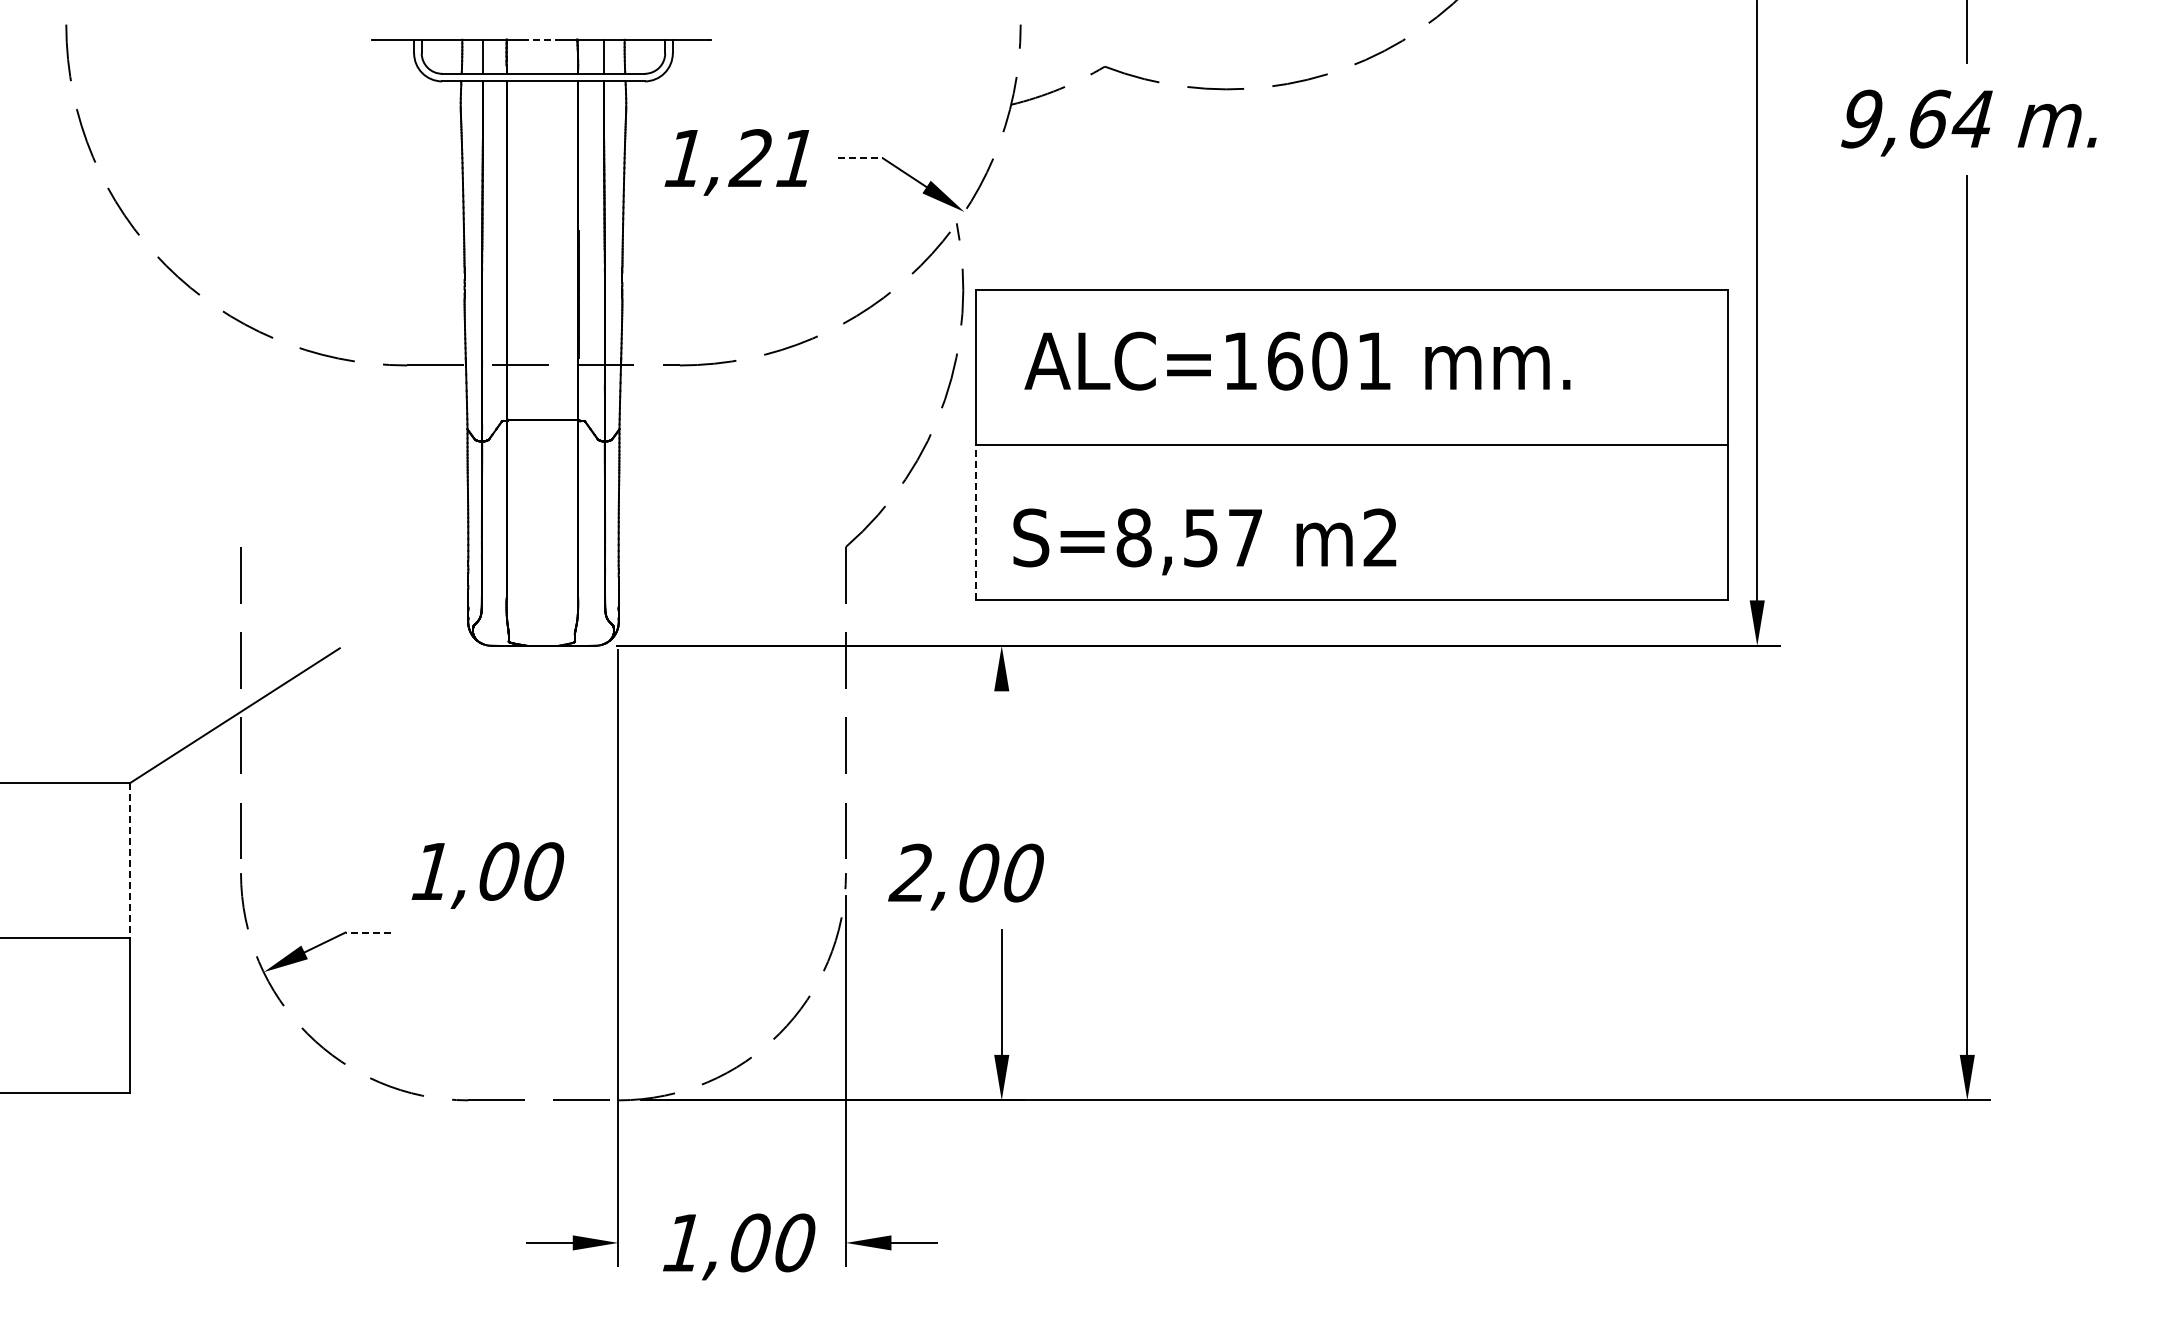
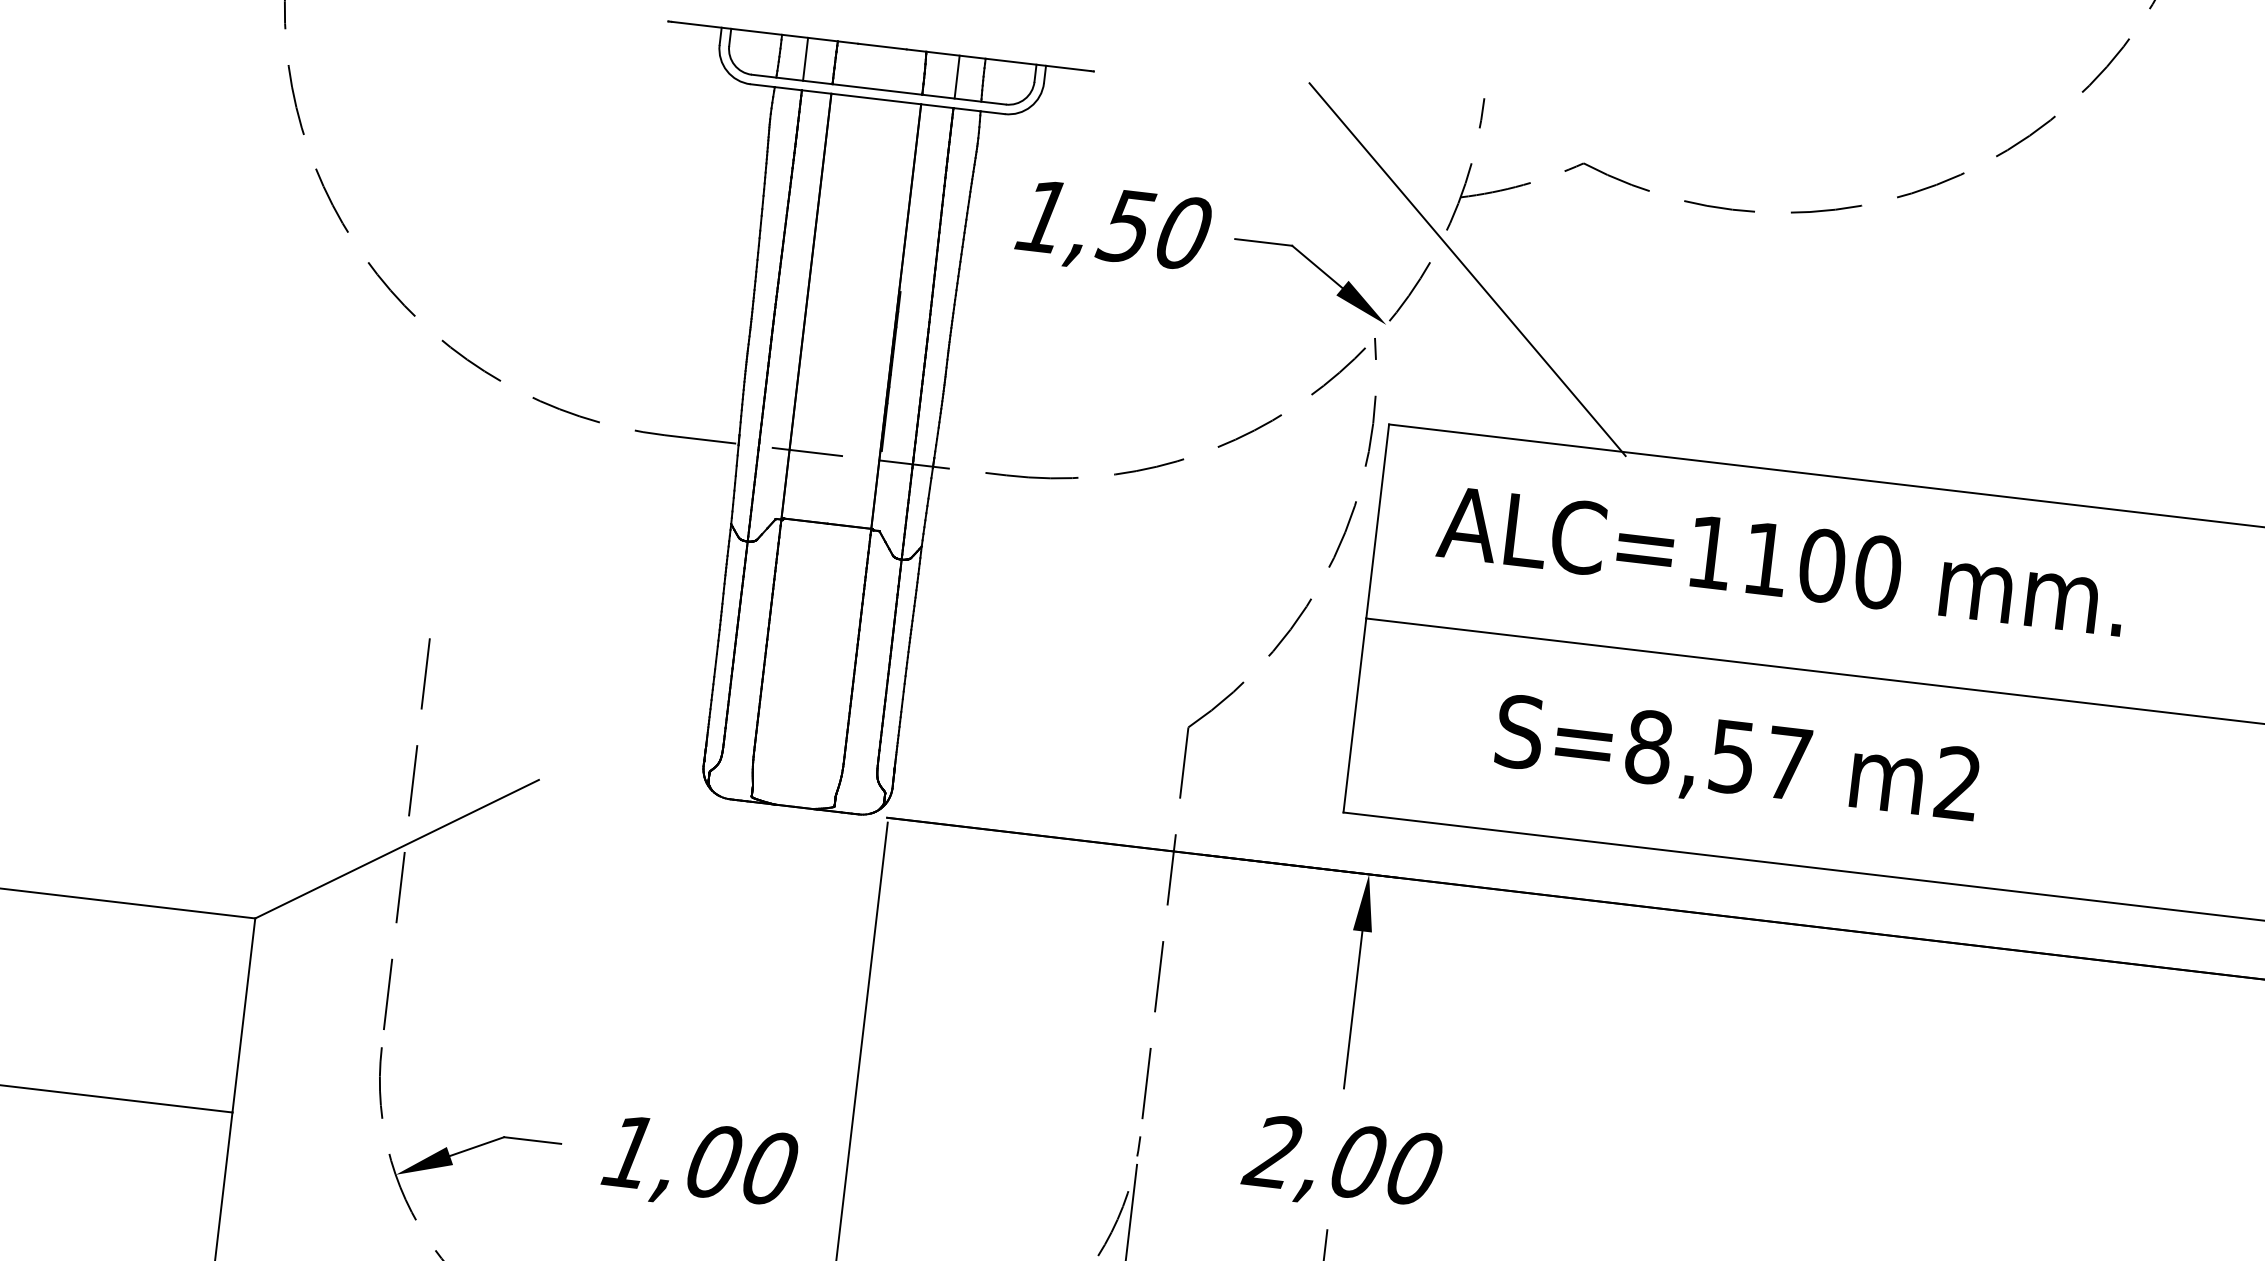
line: (541, 39) -> (881, 46), dashed -> solid
text: (771, 158) -> (1152, 229), 1,21 -> 1,50
line: (860, 158) -> (1263, 242), dashed -> solid
line: (1022, 160) -> (1466, 268), added
text: (1330, 360) -> (1823, 565), ALC=1601 -> ALC=1100
line: (975, 521) -> (1354, 714), dashed -> solid
text: (1204, 541) -> (1736, 762), moved
line: (1001, 753) -> (1352, 1009), added
line: (129, 861) -> (243, 1016), dashed -> solid
text: (487, 875) -> (699, 1165), moved
text: (965, 876) -> (1341, 1164), moved
line: (368, 932) -> (532, 1140), dashed -> solid

